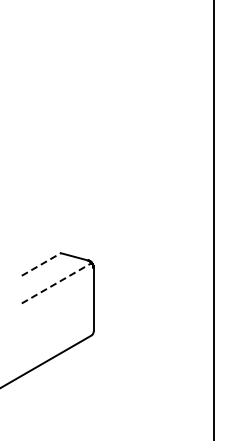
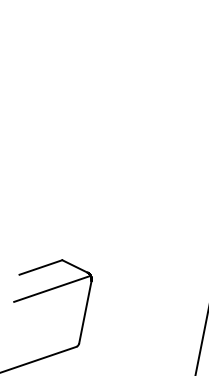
line: (41, 264) -> (41, 267), dashed -> solid
line: (57, 282) -> (53, 288), dashed -> solid

